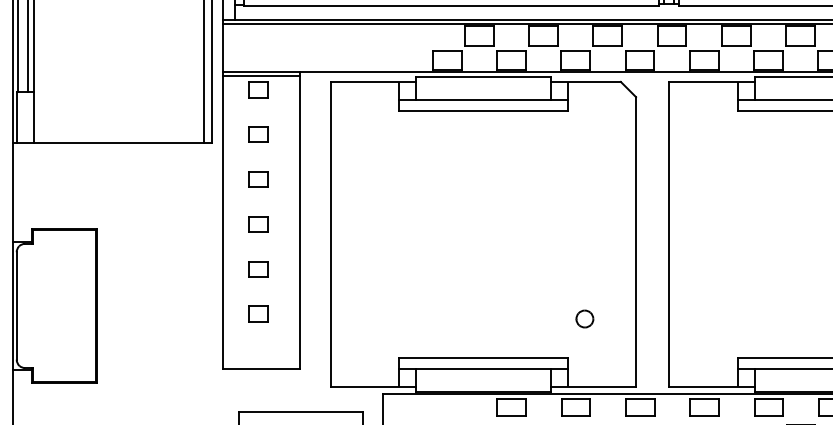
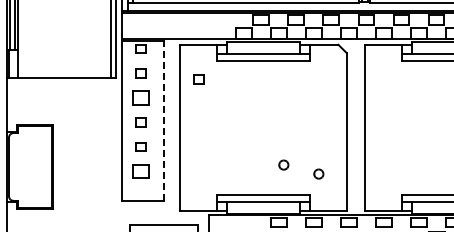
part: (364, 145) -> (198, 79), added
part: (257, 178) -> (140, 97), size x1.6
line: (300, 220) -> (163, 120), solid -> dashed
part: (520, 301) -> (283, 164), added
part: (257, 314) -> (140, 171), size x1.6

